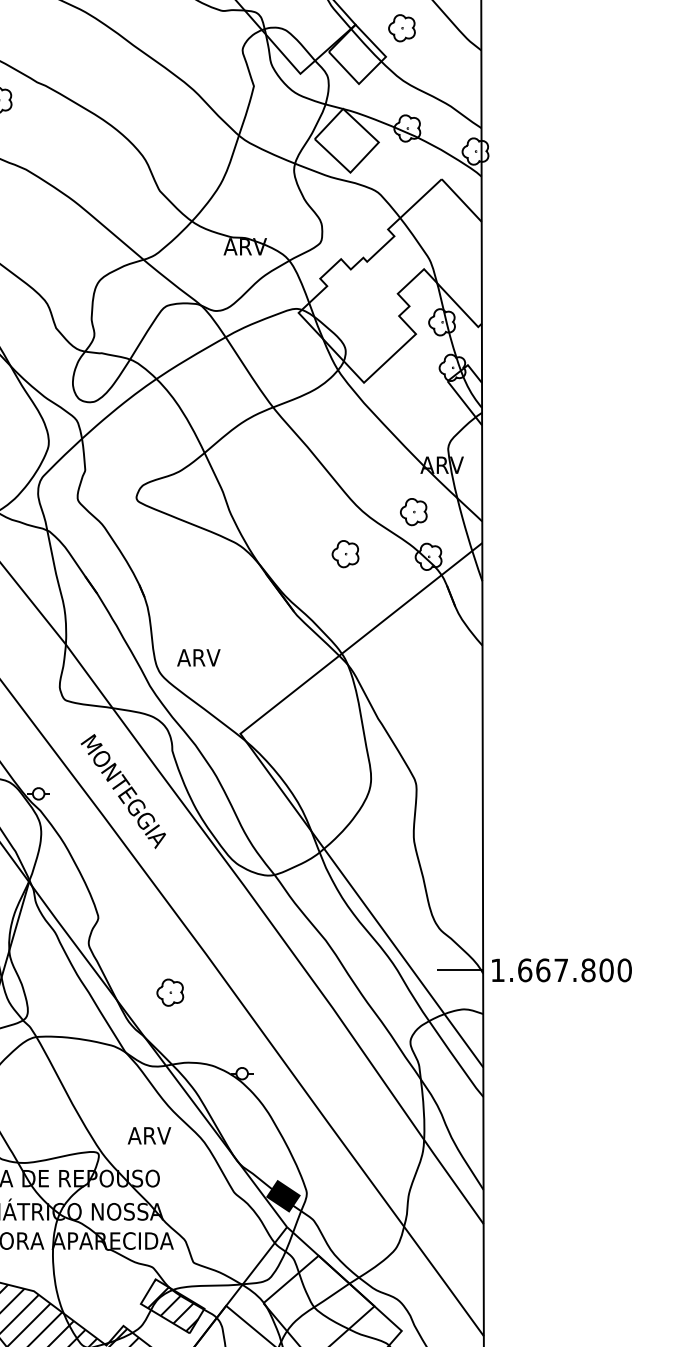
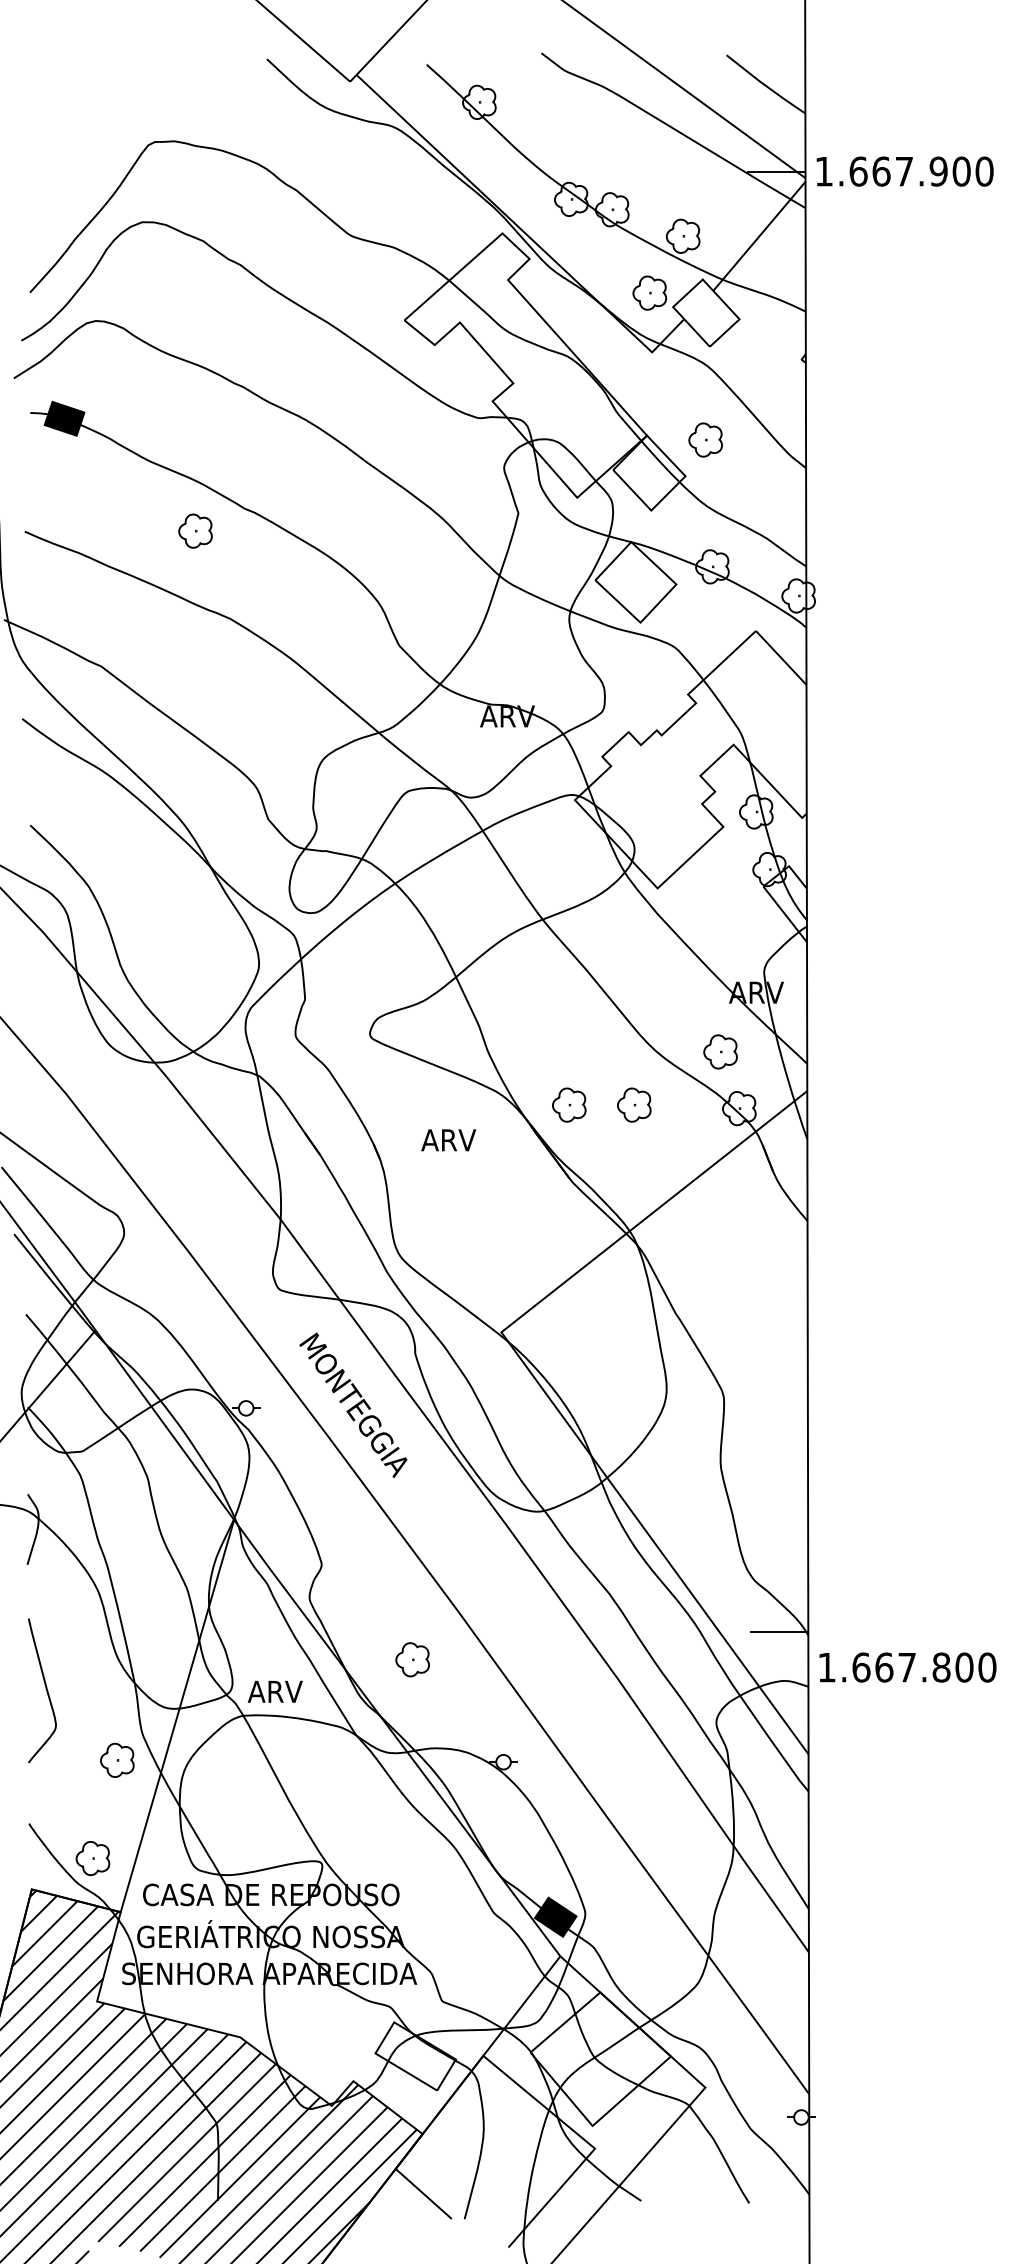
part: (294, 553) -> (569, 1104), added
text: (198, 658) -> (448, 1140), moved
text: (561, 970) -> (907, 1667), moved
text: (148, 1135) -> (274, 1691), moved
hatch: (172, 1304) -> (415, 2054), removed

